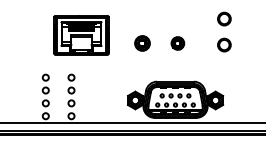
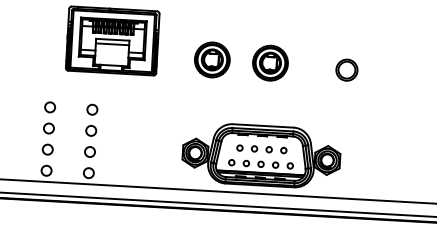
part: (224, 18) -> (349, 26), removed
part: (142, 43) -> (212, 60), size x1.43
part: (177, 43) -> (269, 63), size x1.67

